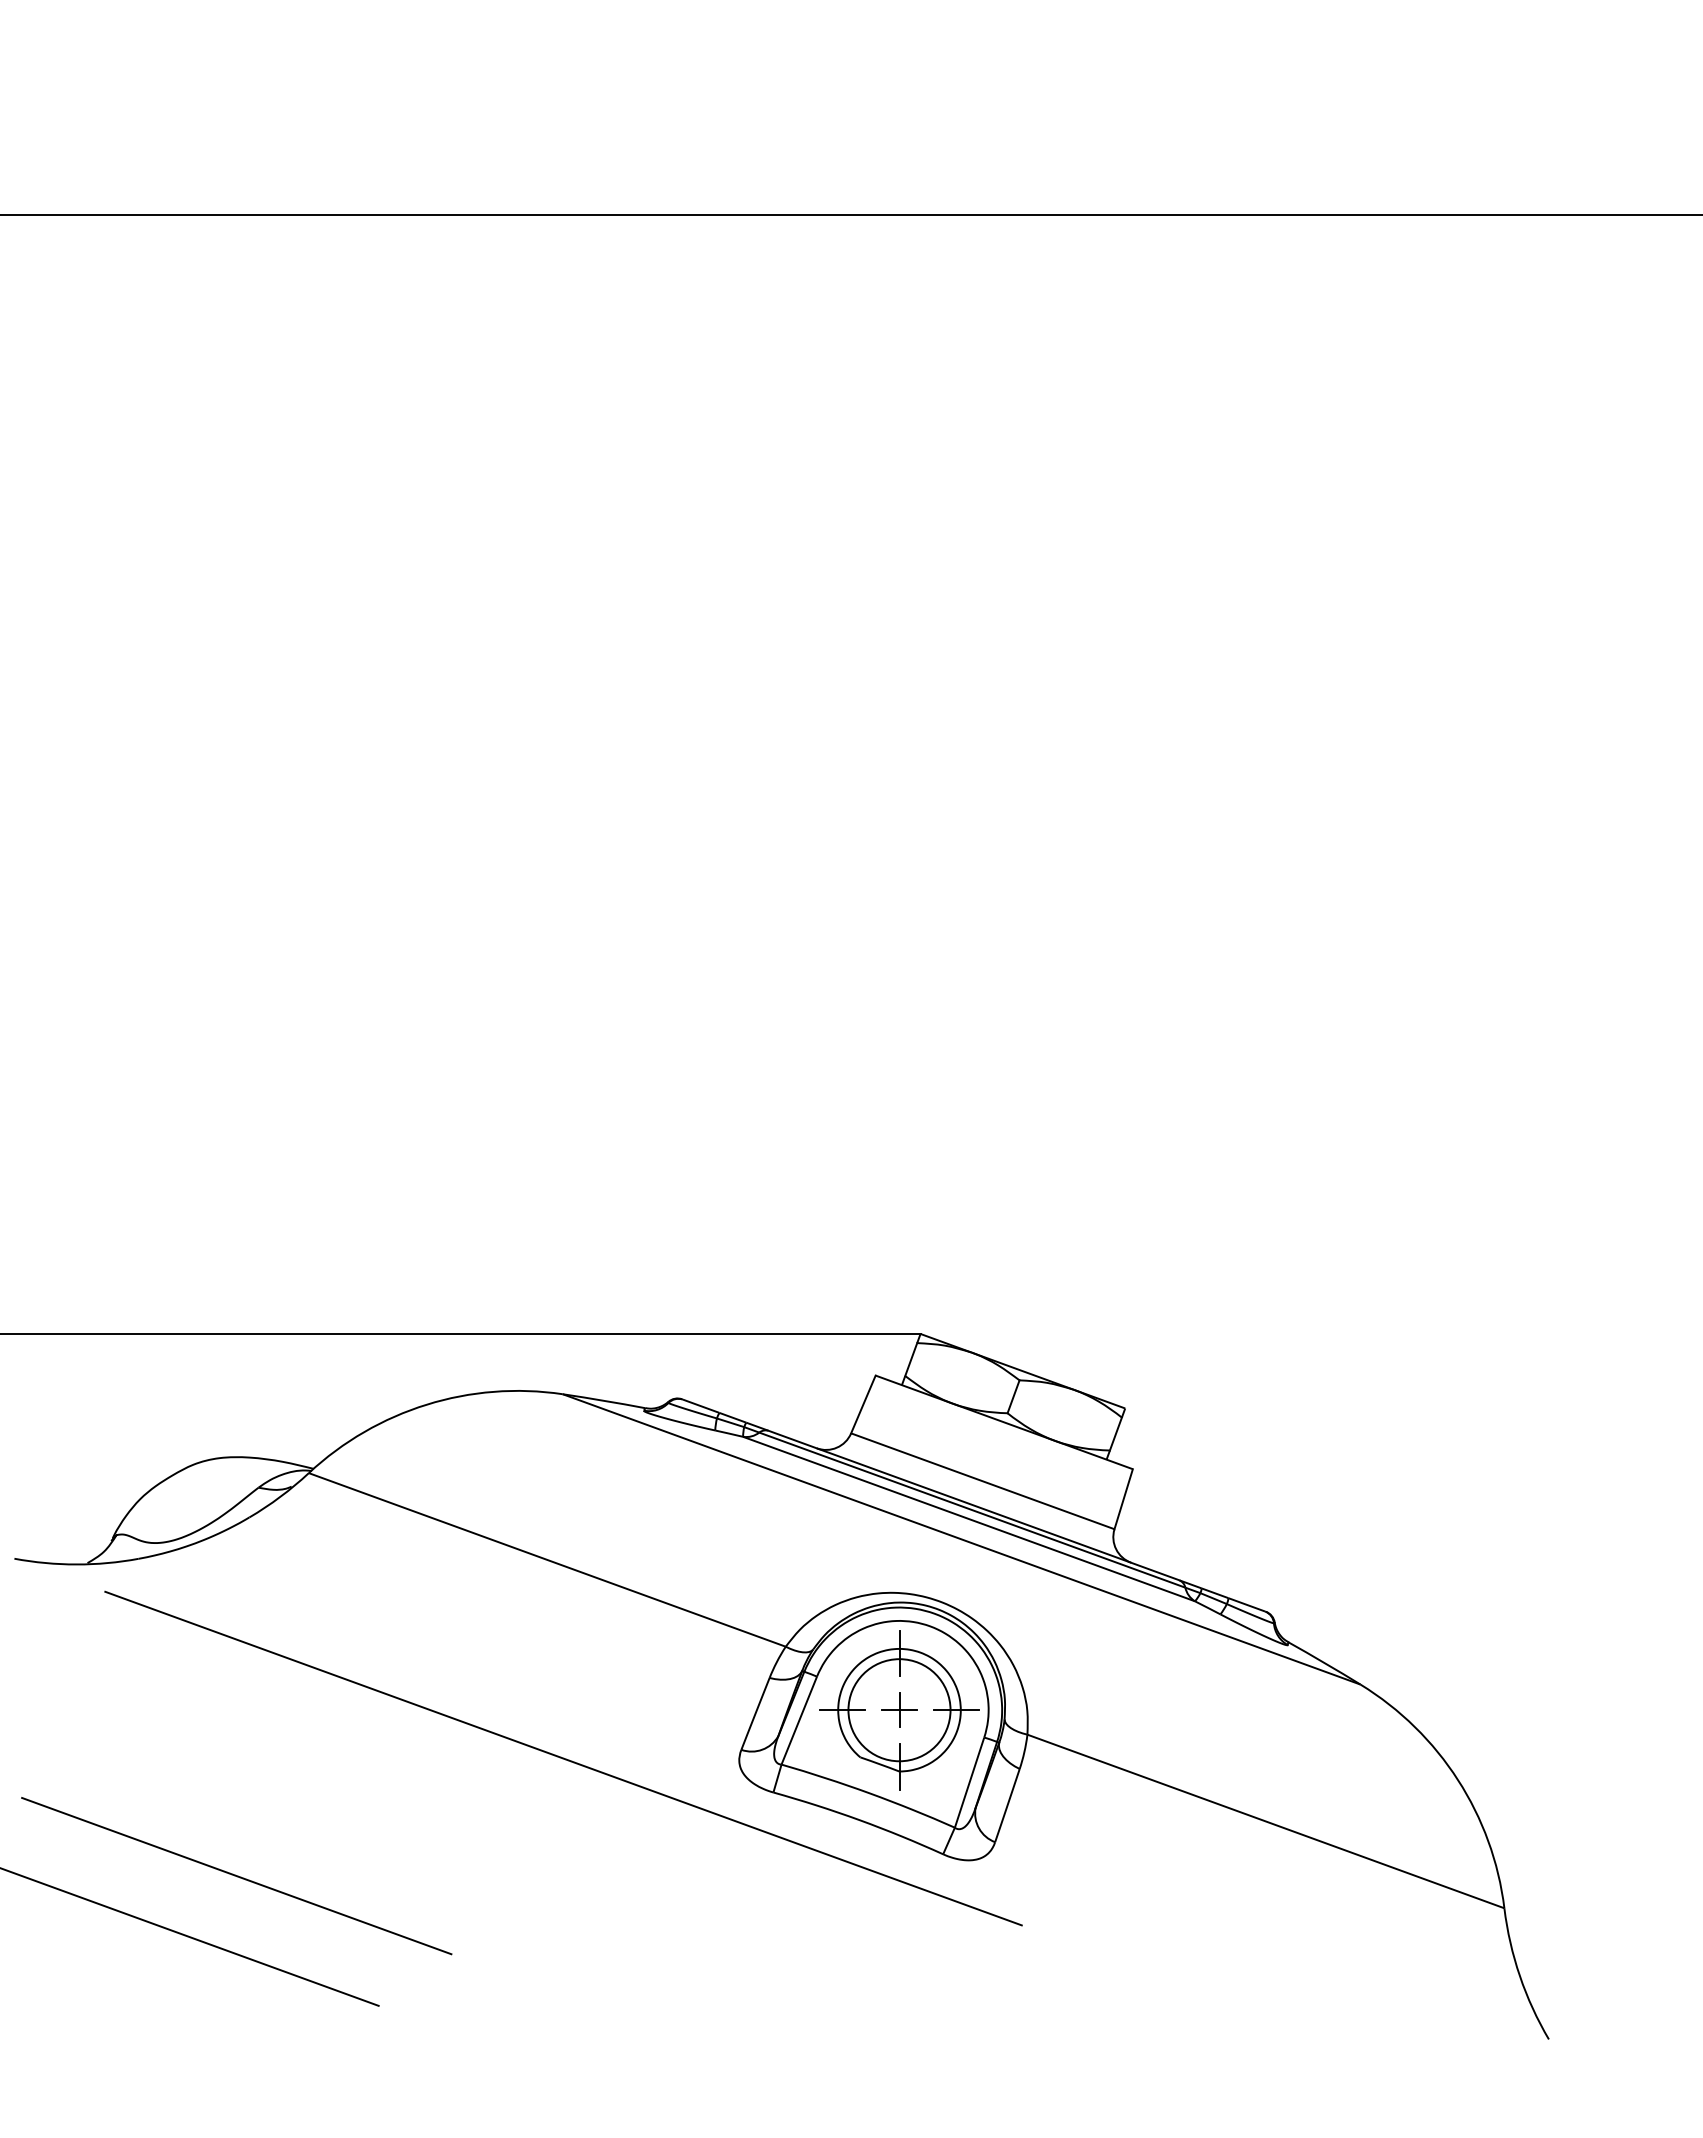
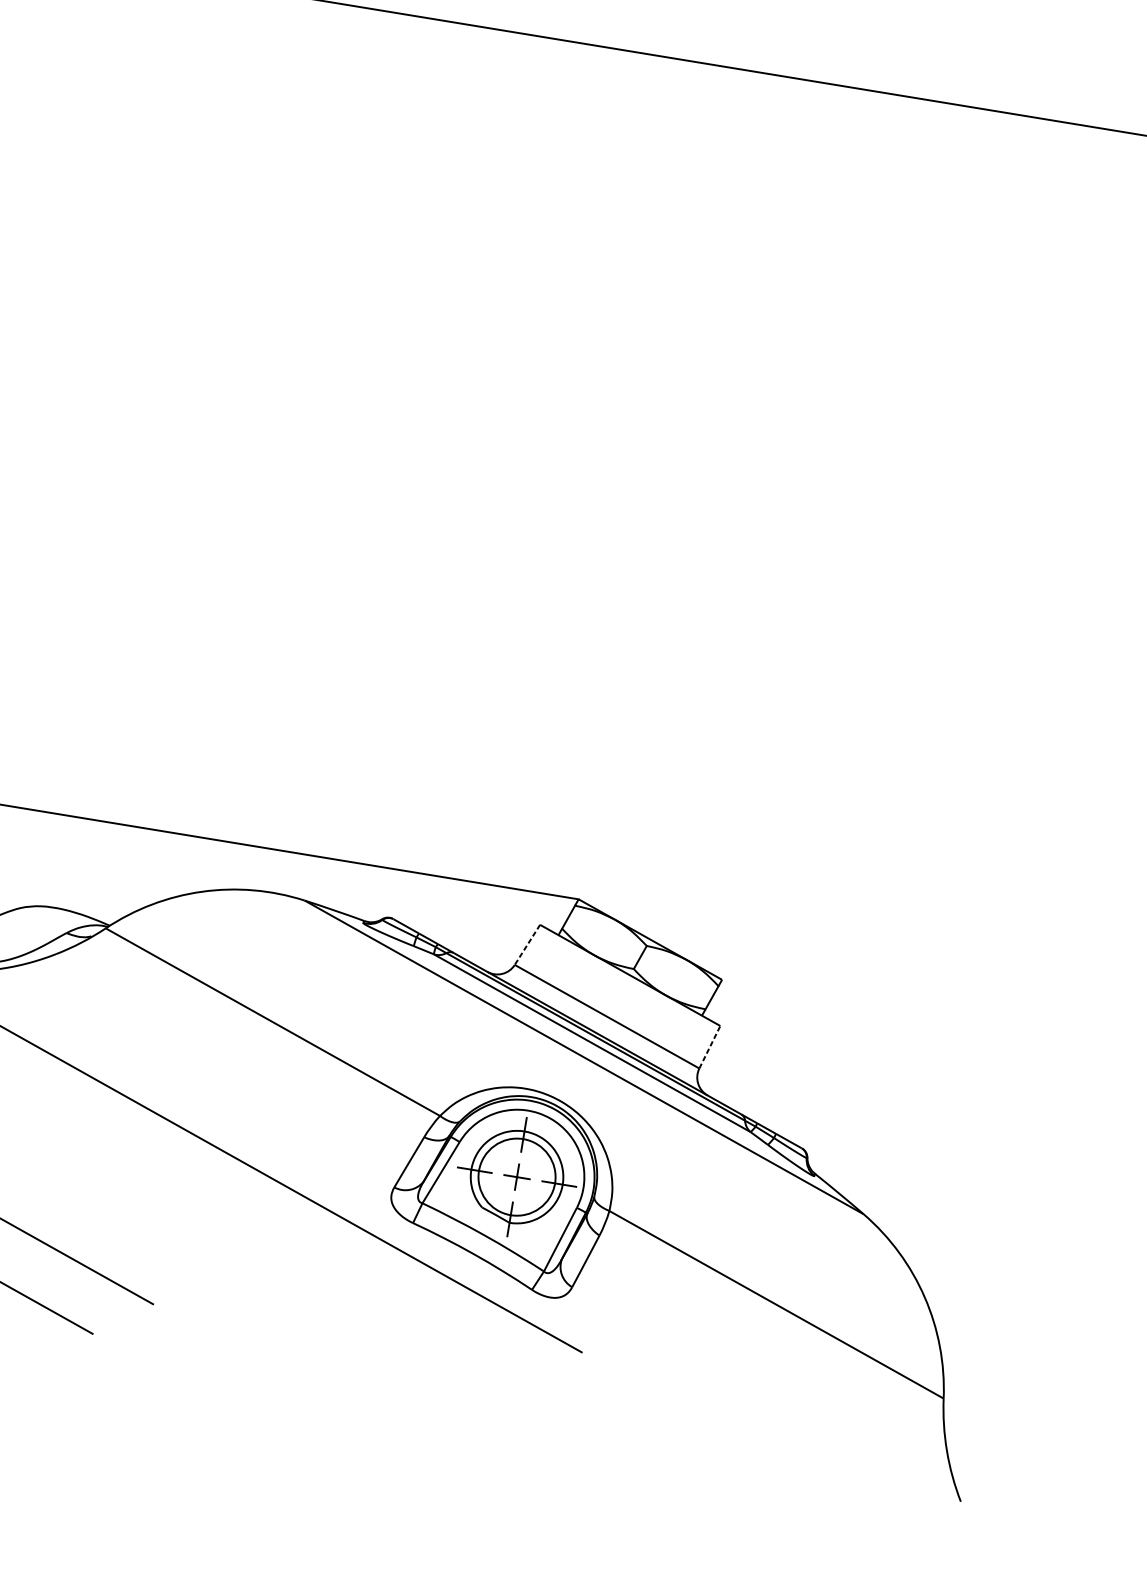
line: (863, 1404) -> (527, 944), solid -> dashed
line: (1123, 1498) -> (709, 1046), solid -> dashed

